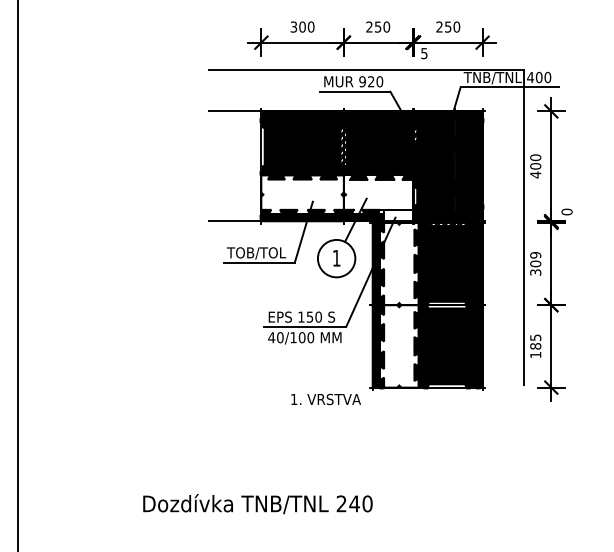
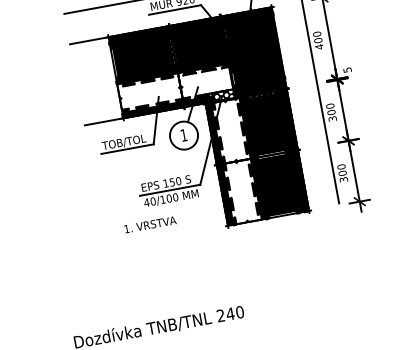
text: (566, 211) -> (347, 69), 0 -> 5
hatch: (398, 215) -> (223, 95), added
text: (535, 255) -> (330, 106), 309 -> 300
text: (535, 346) -> (342, 173), 185 -> 300
text: (325, 399) -> (149, 224), moved

